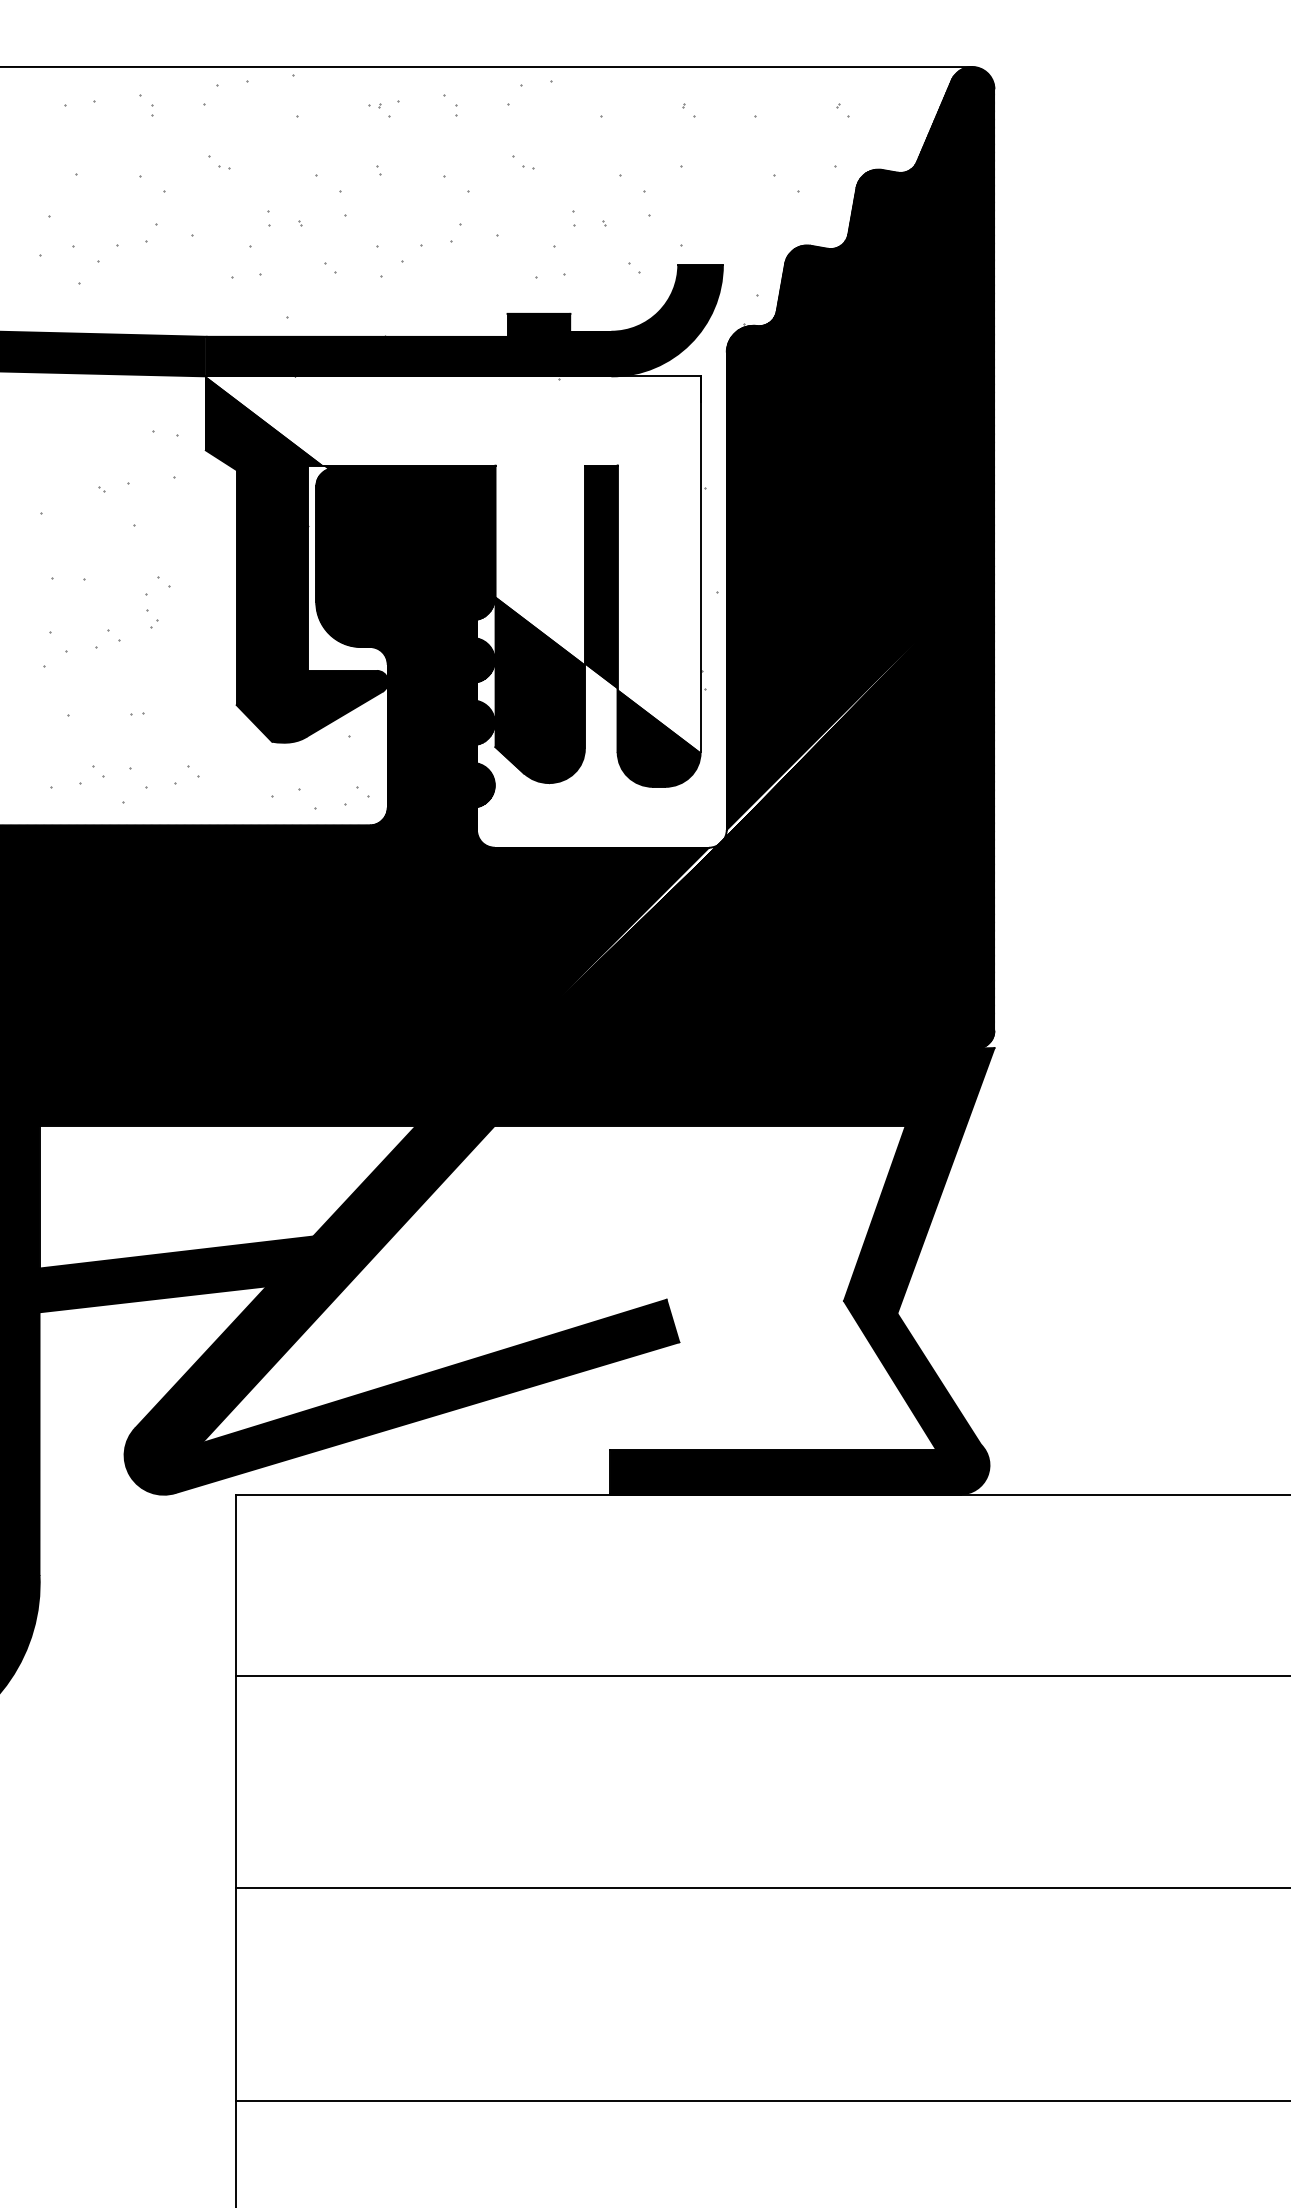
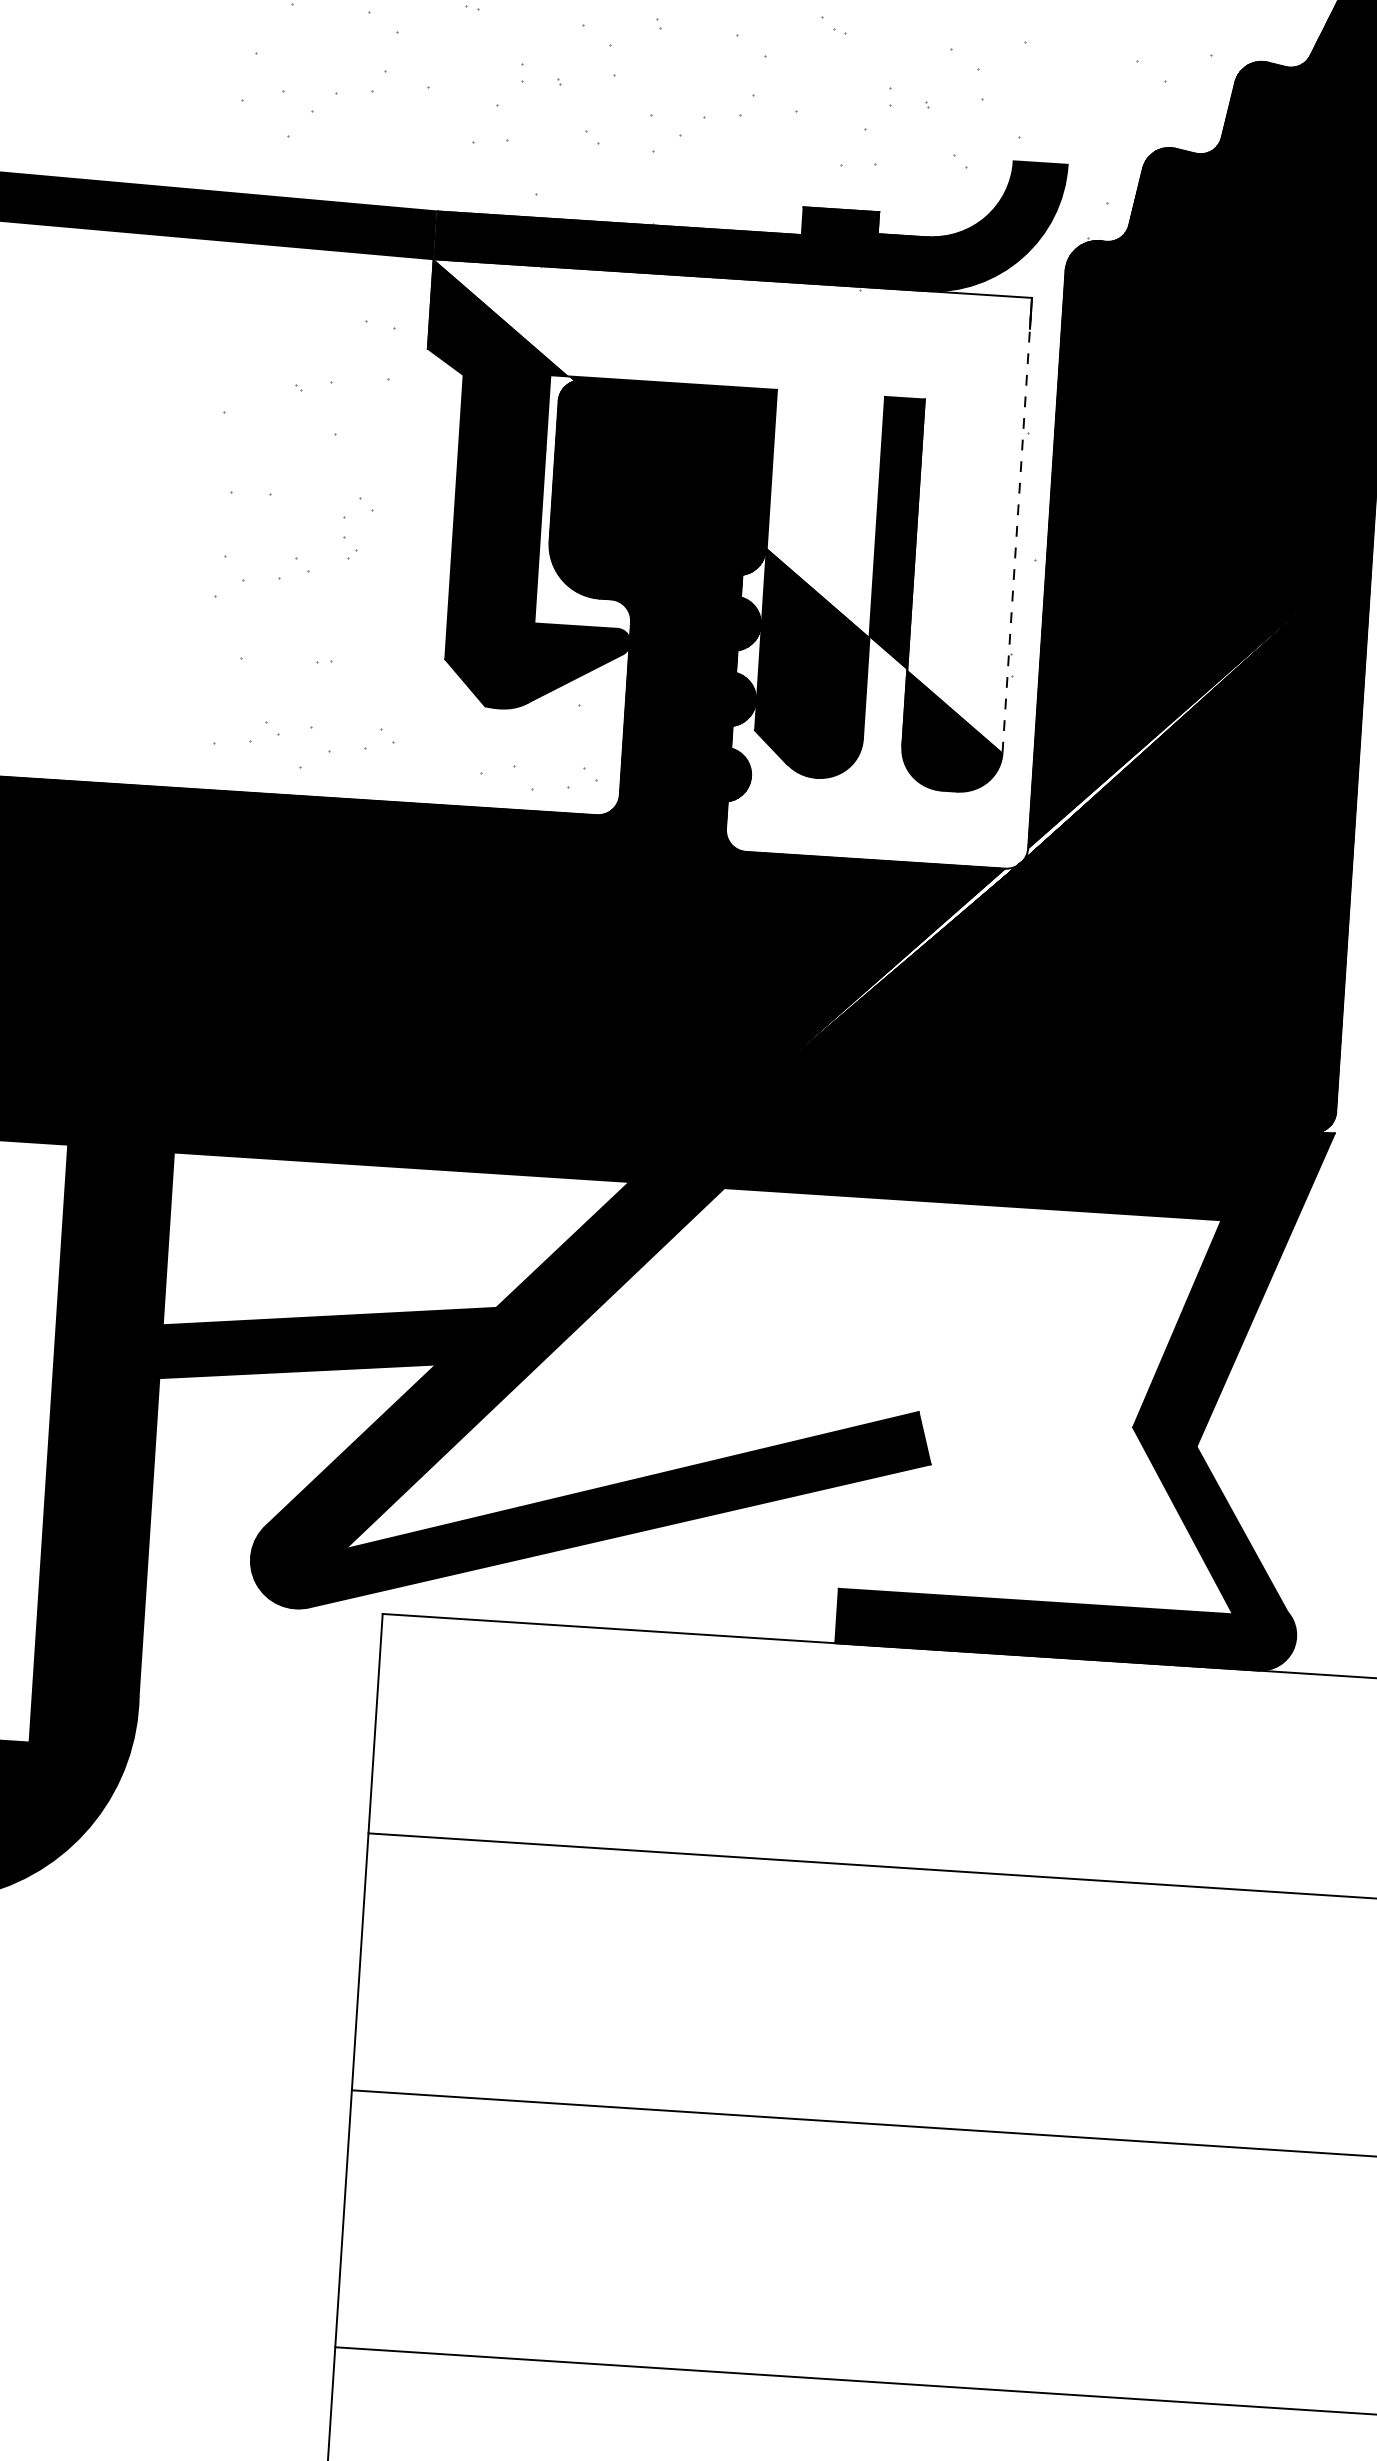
line: (700, 564) -> (1017, 525), solid -> dashed

